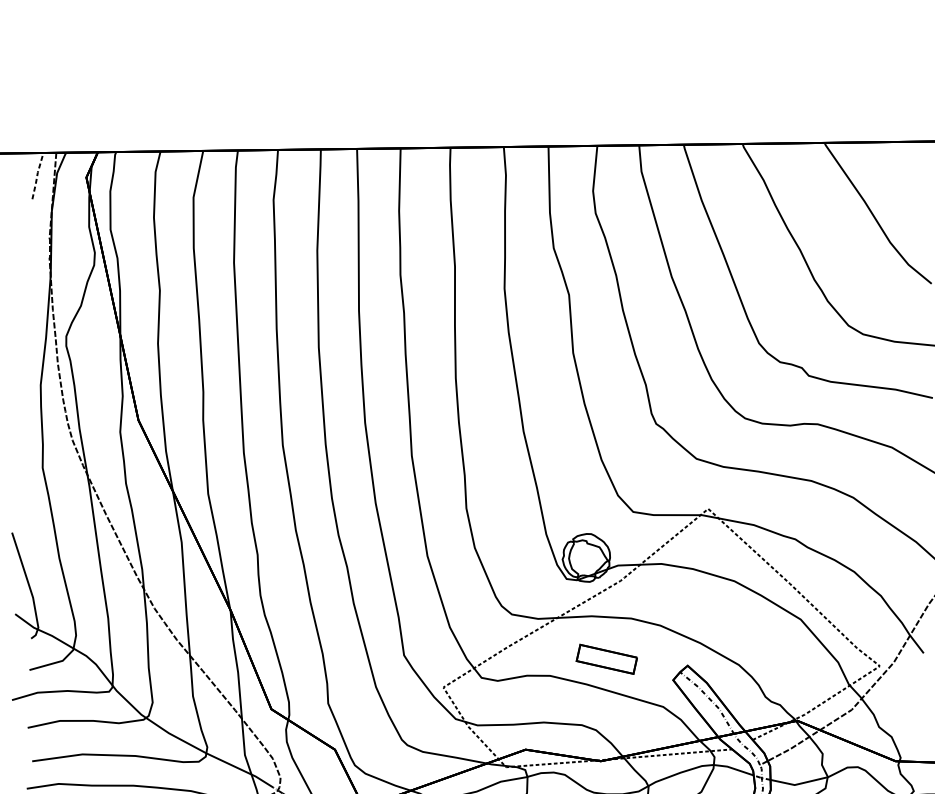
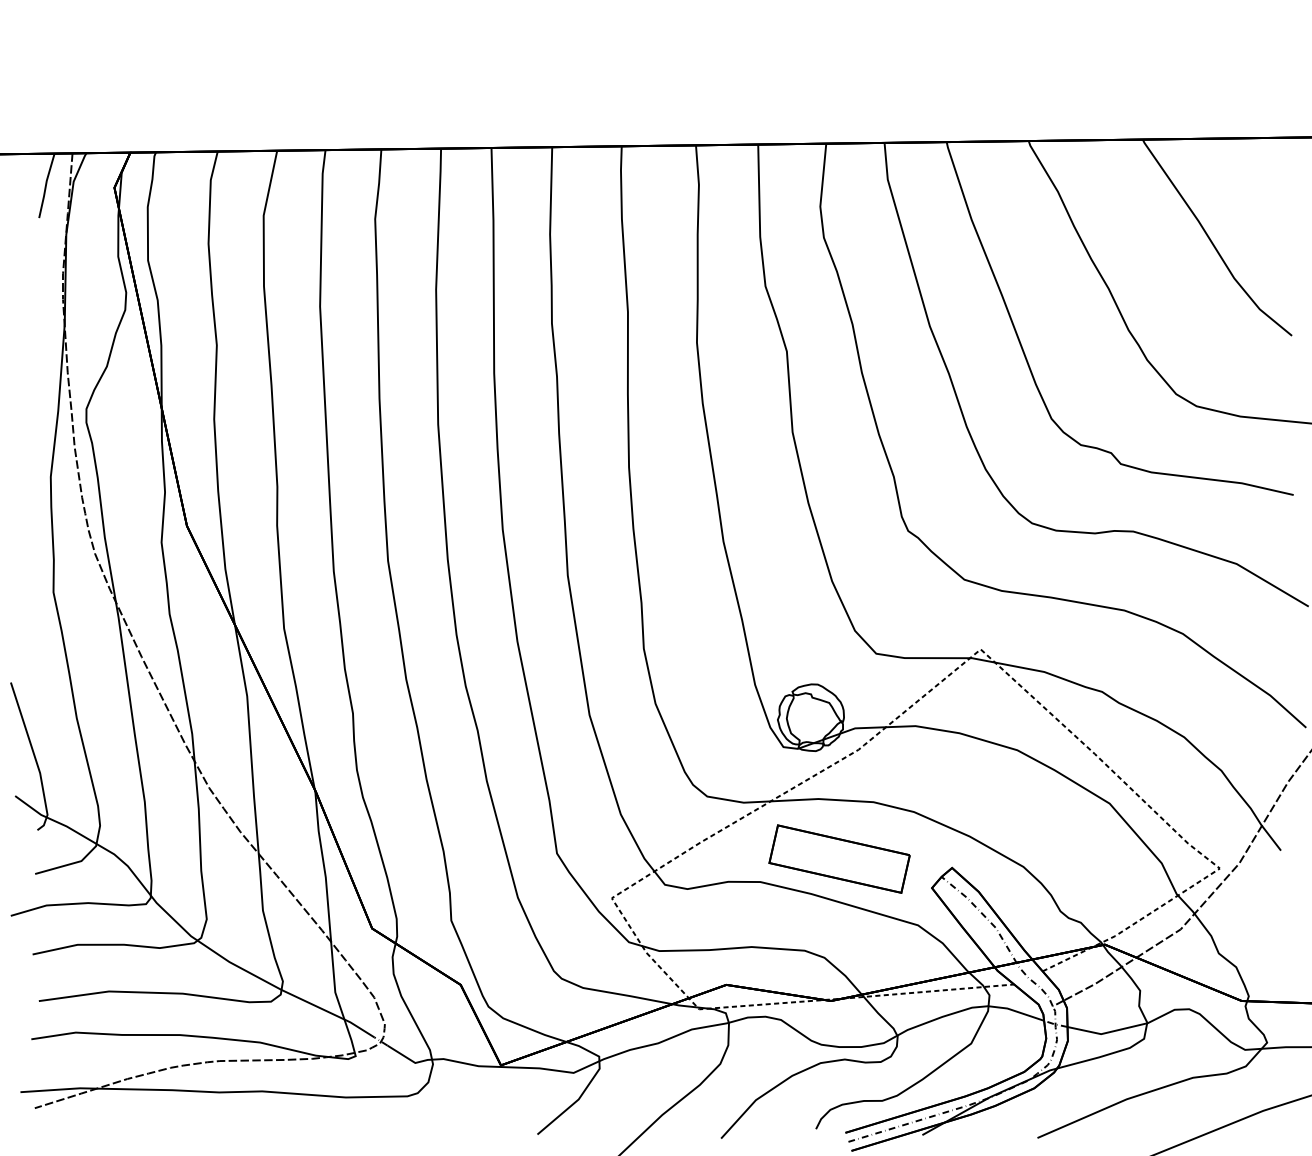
line: (36, 175) -> (45, 185), dashed -> solid
part: (606, 658) -> (839, 858), size x1.67

